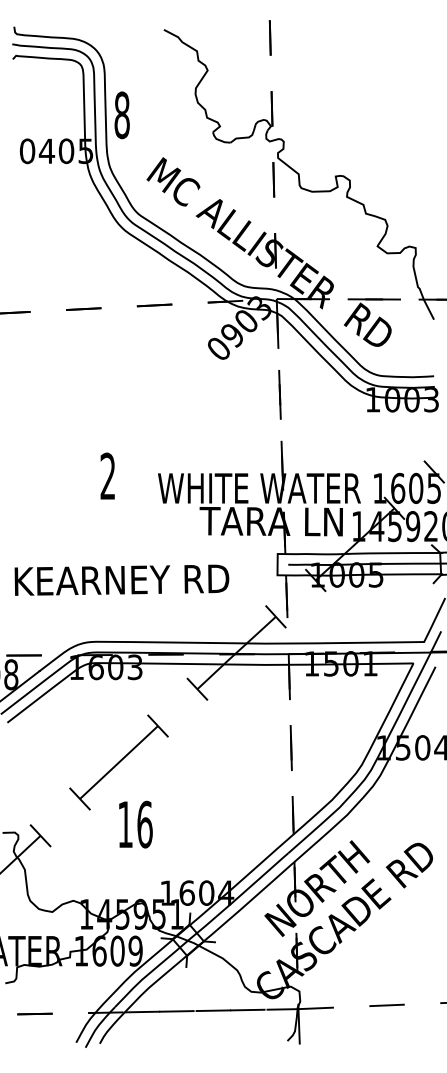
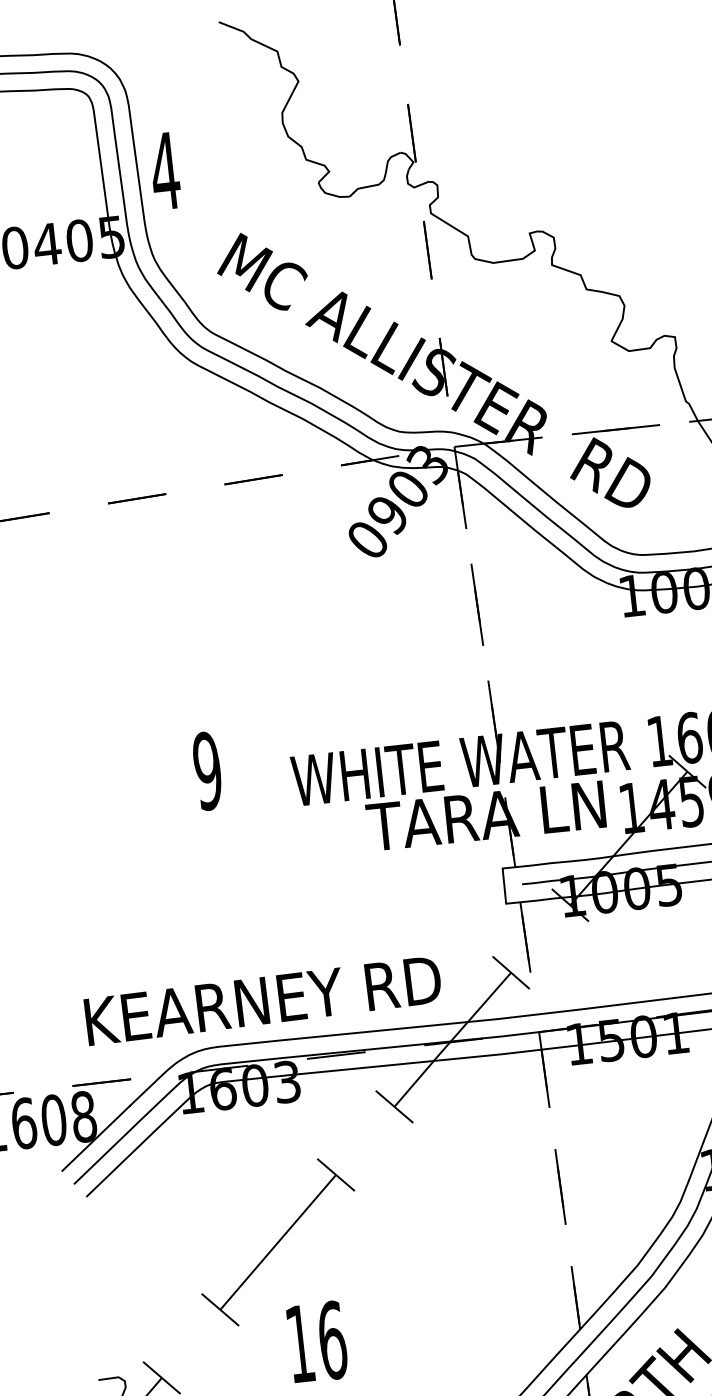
text: (122, 115) -> (165, 171), 8 -> 4
text: (107, 476) -> (206, 771), 2 -> 9
text: (121, 579) -> (262, 999), moved

